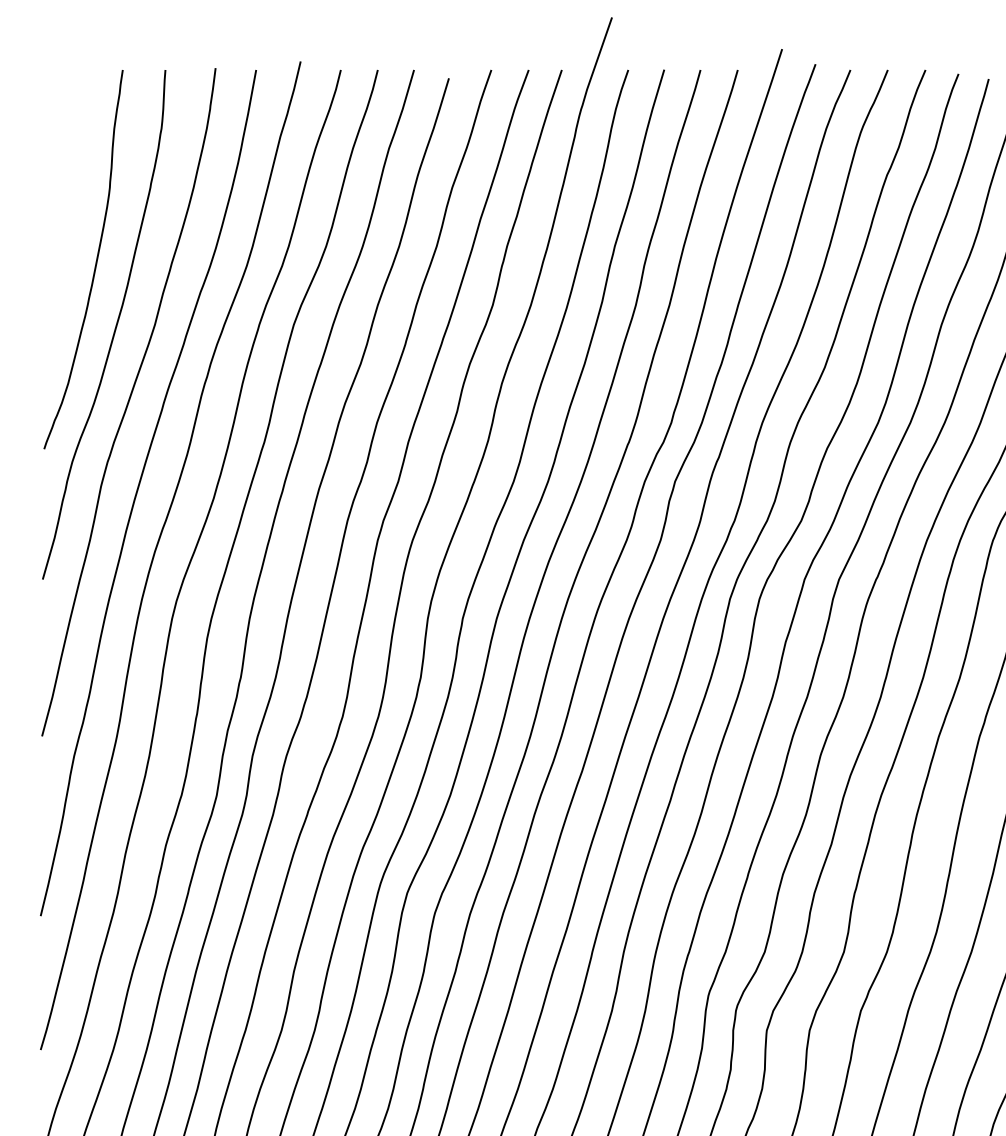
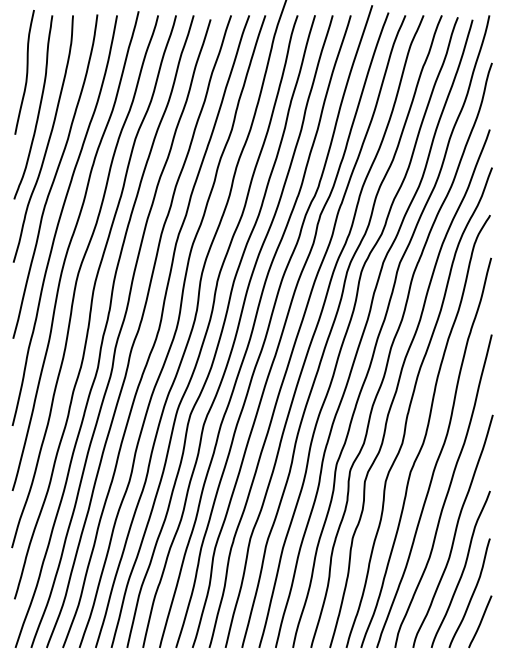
curve: (69, 187) -> (26, 72), added

